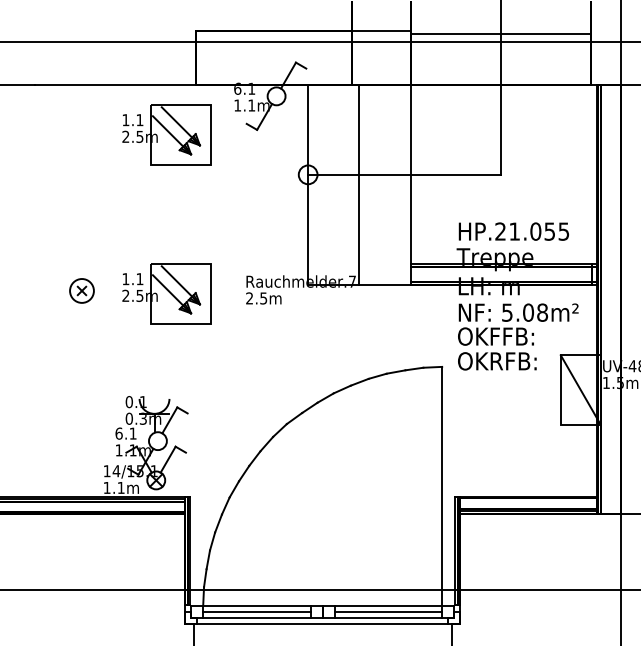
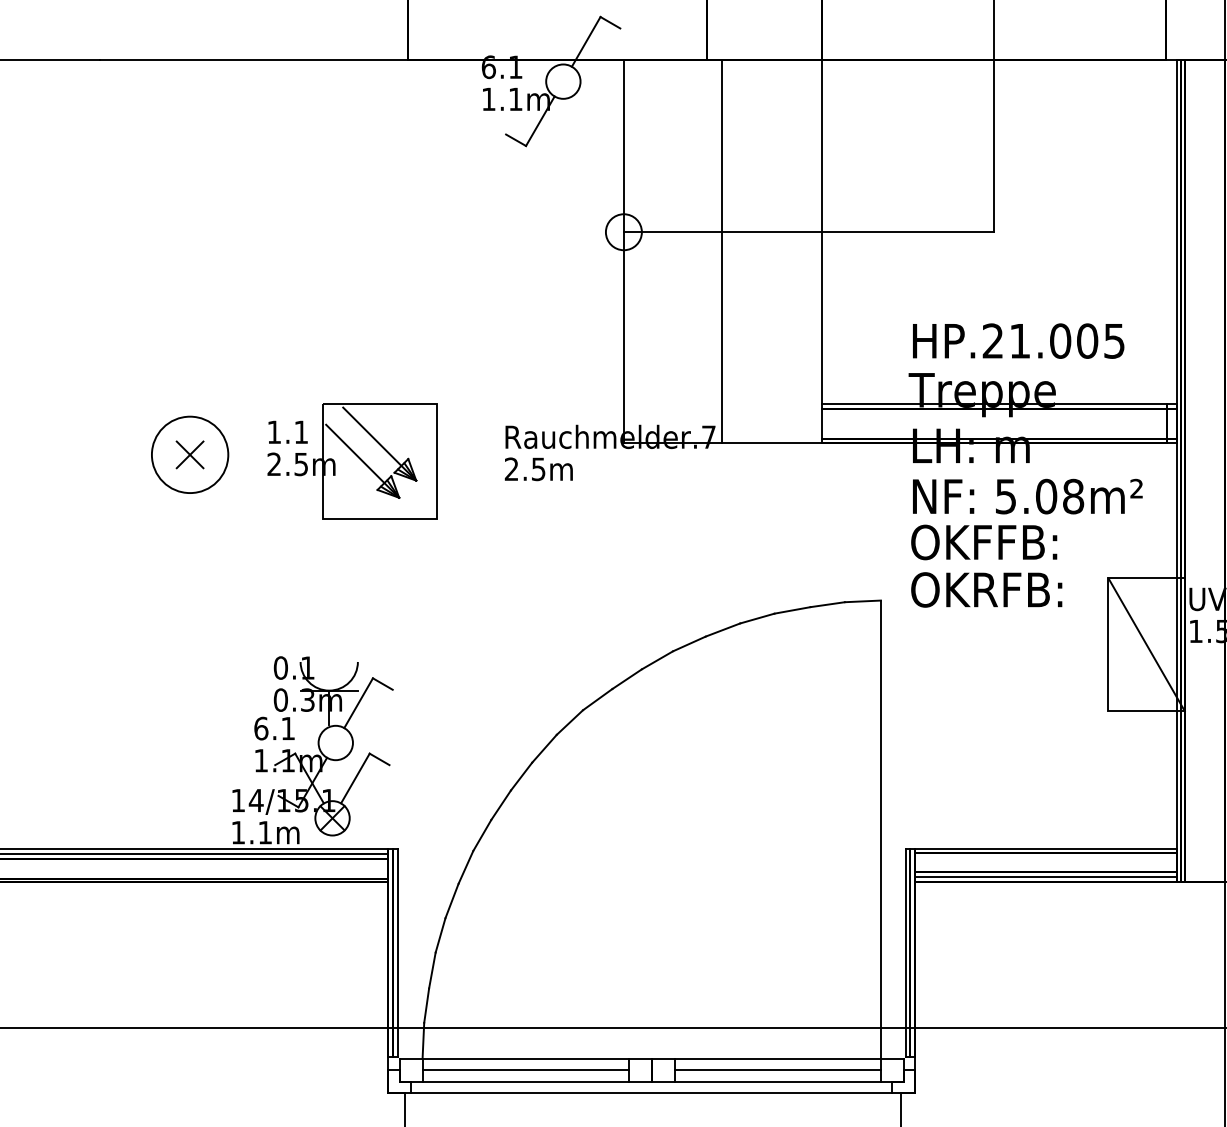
part: (166, 134) -> (352, 154), removed
text: (549, 231) -> (1086, 340), HP.21.055 -> HP.21.005
part: (81, 290) -> (189, 454), size x1.67

